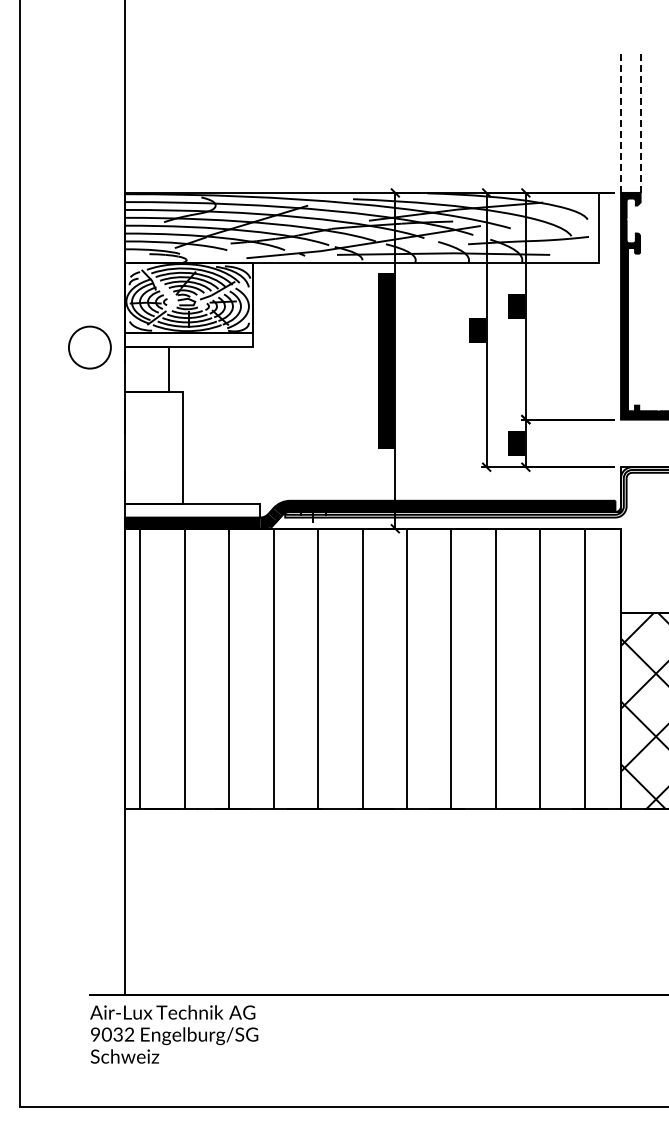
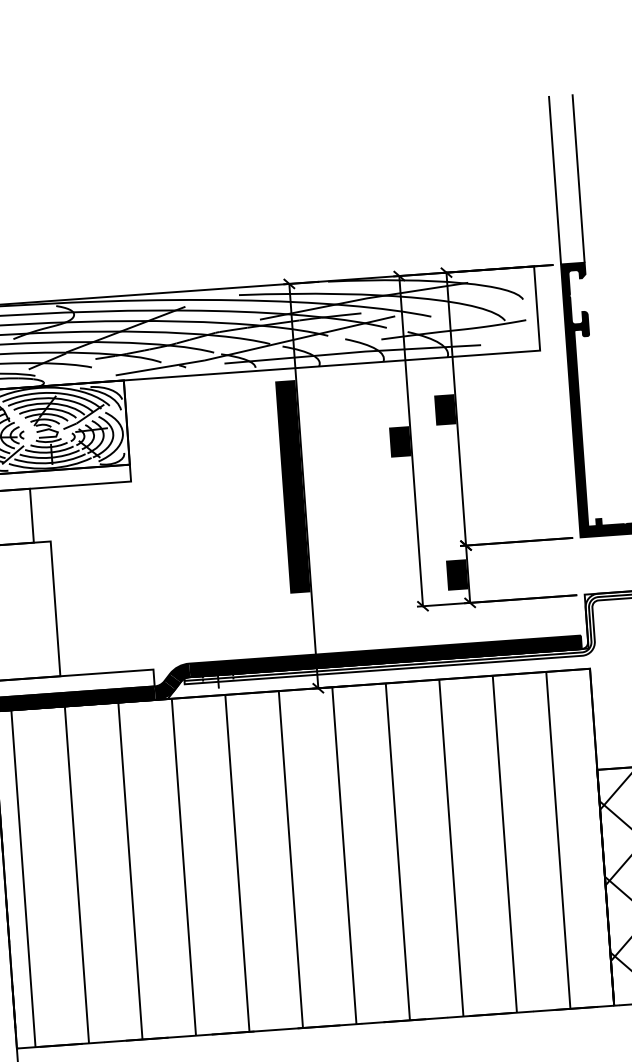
line: (621, 122) -> (555, 179), dashed -> solid
line: (640, 122) -> (578, 177), dashed -> solid

